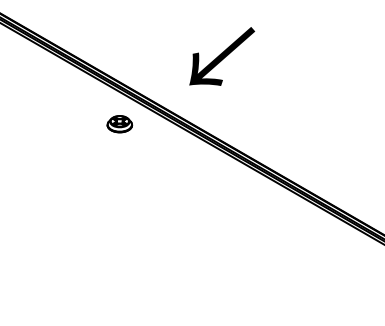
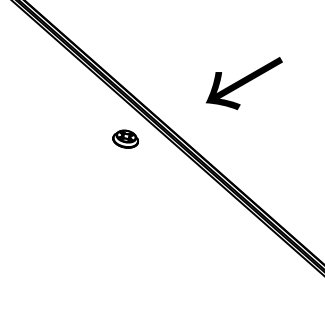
text: (222, 56) -> (245, 80), moved

